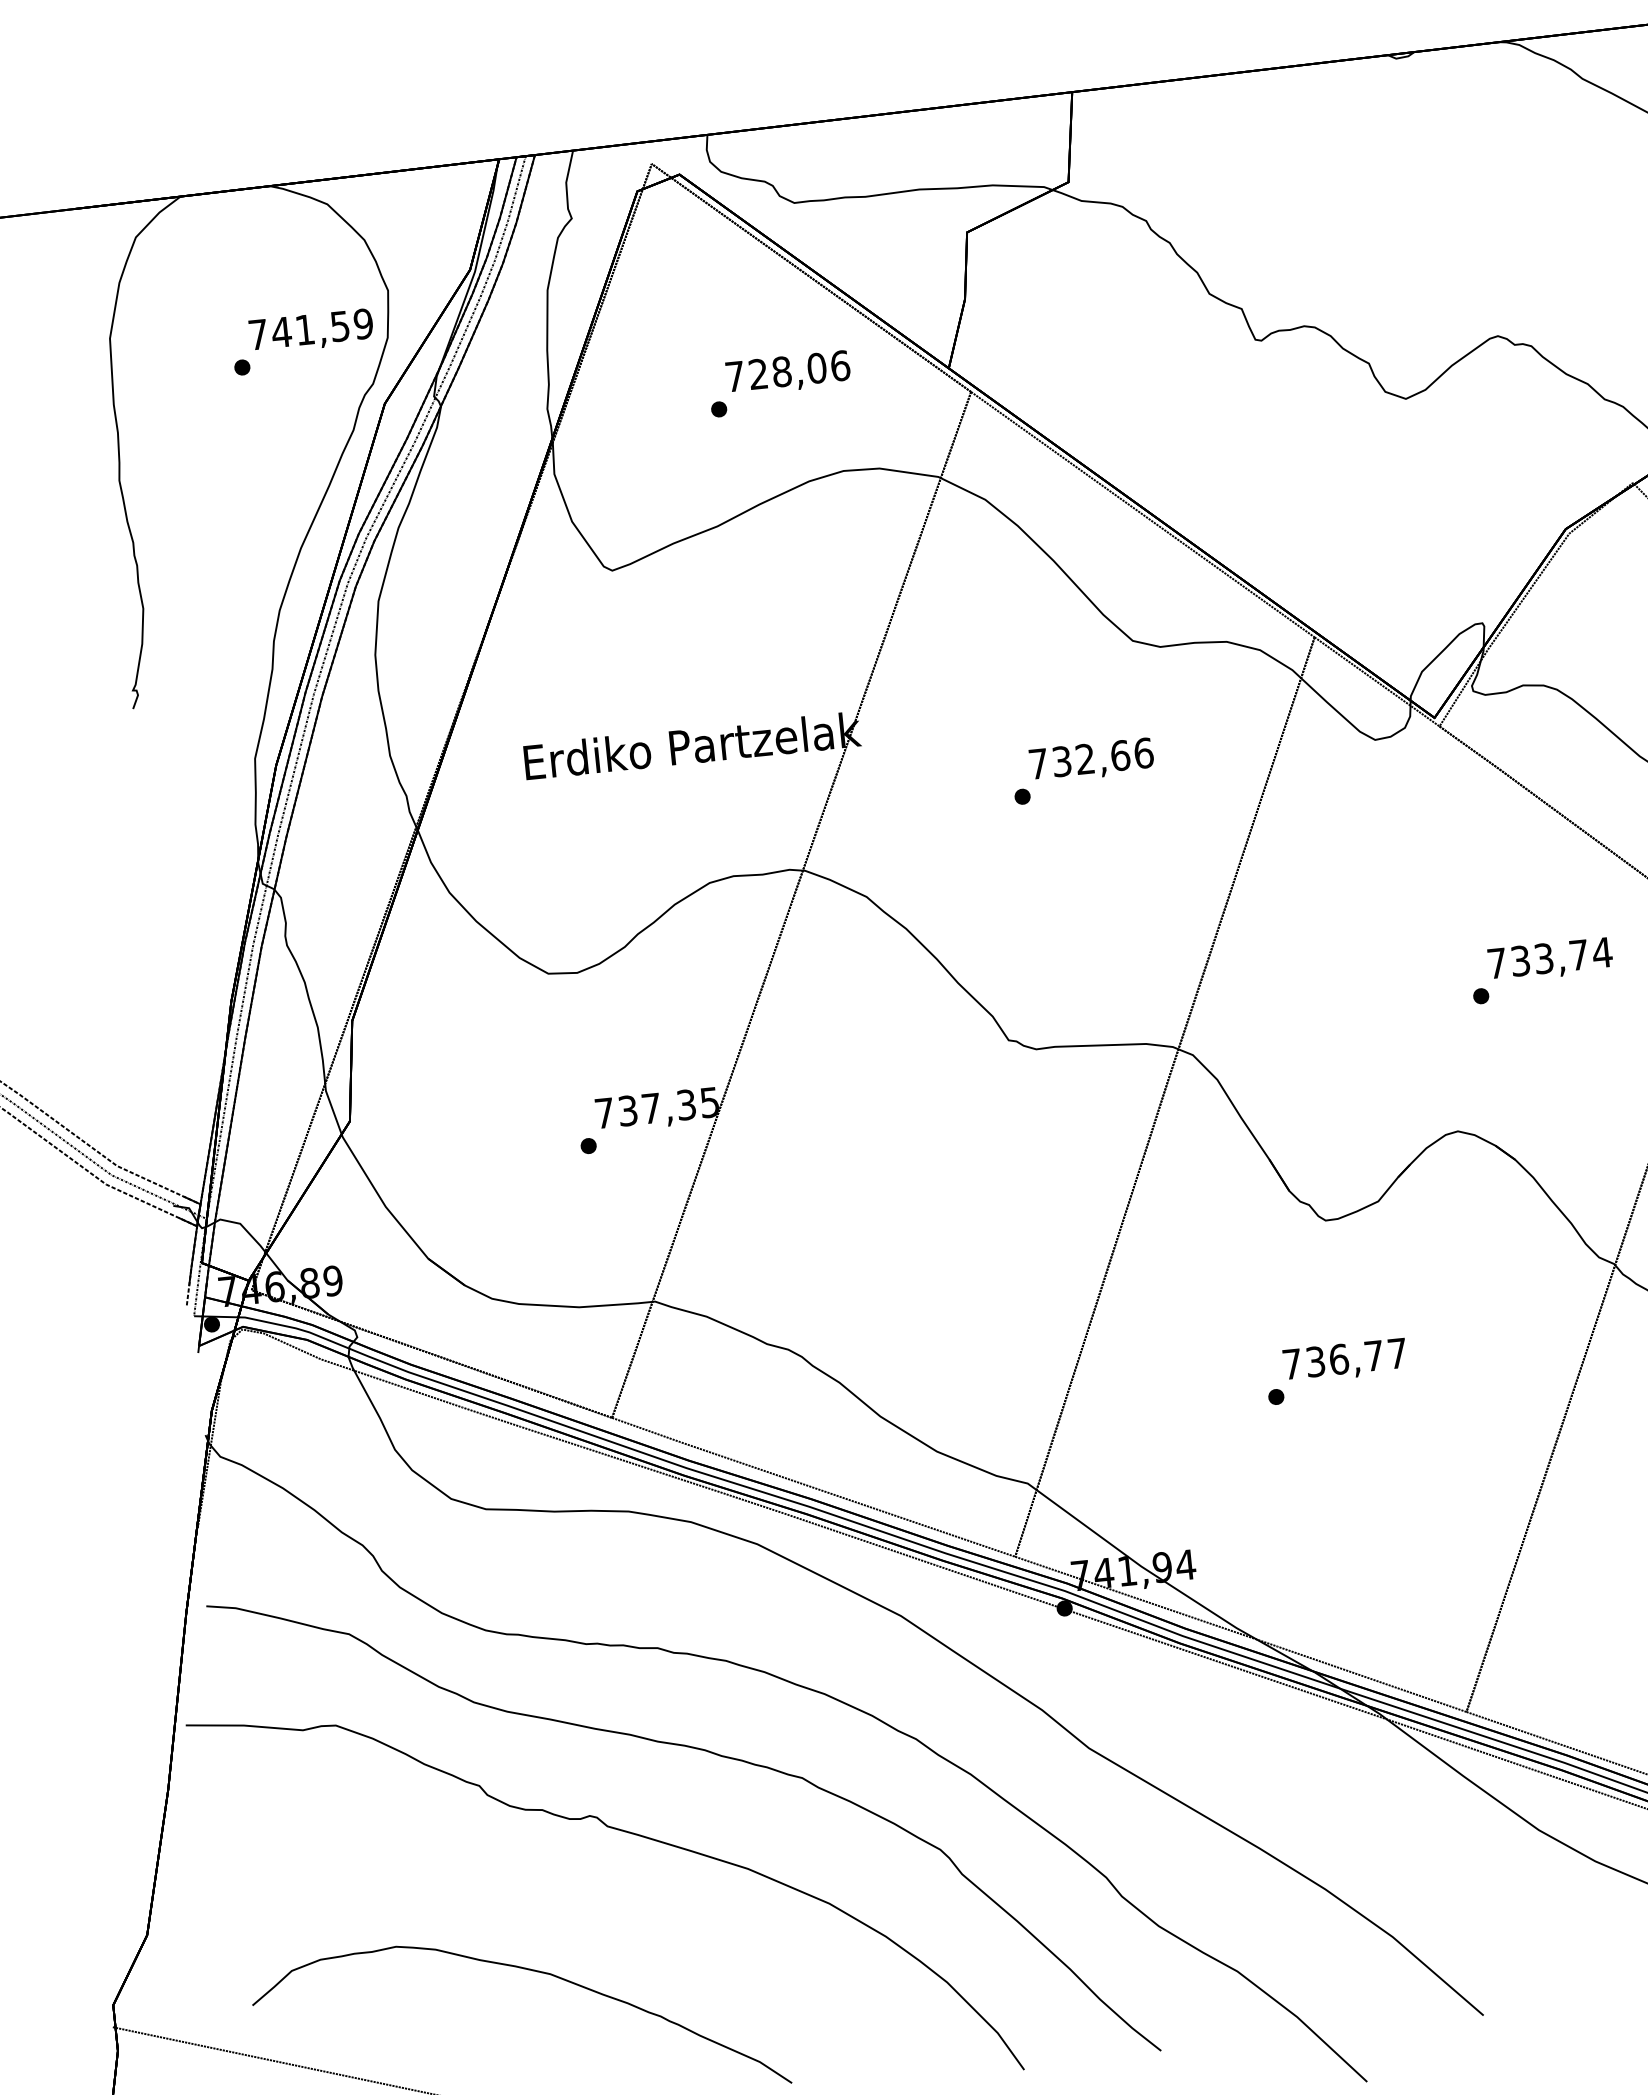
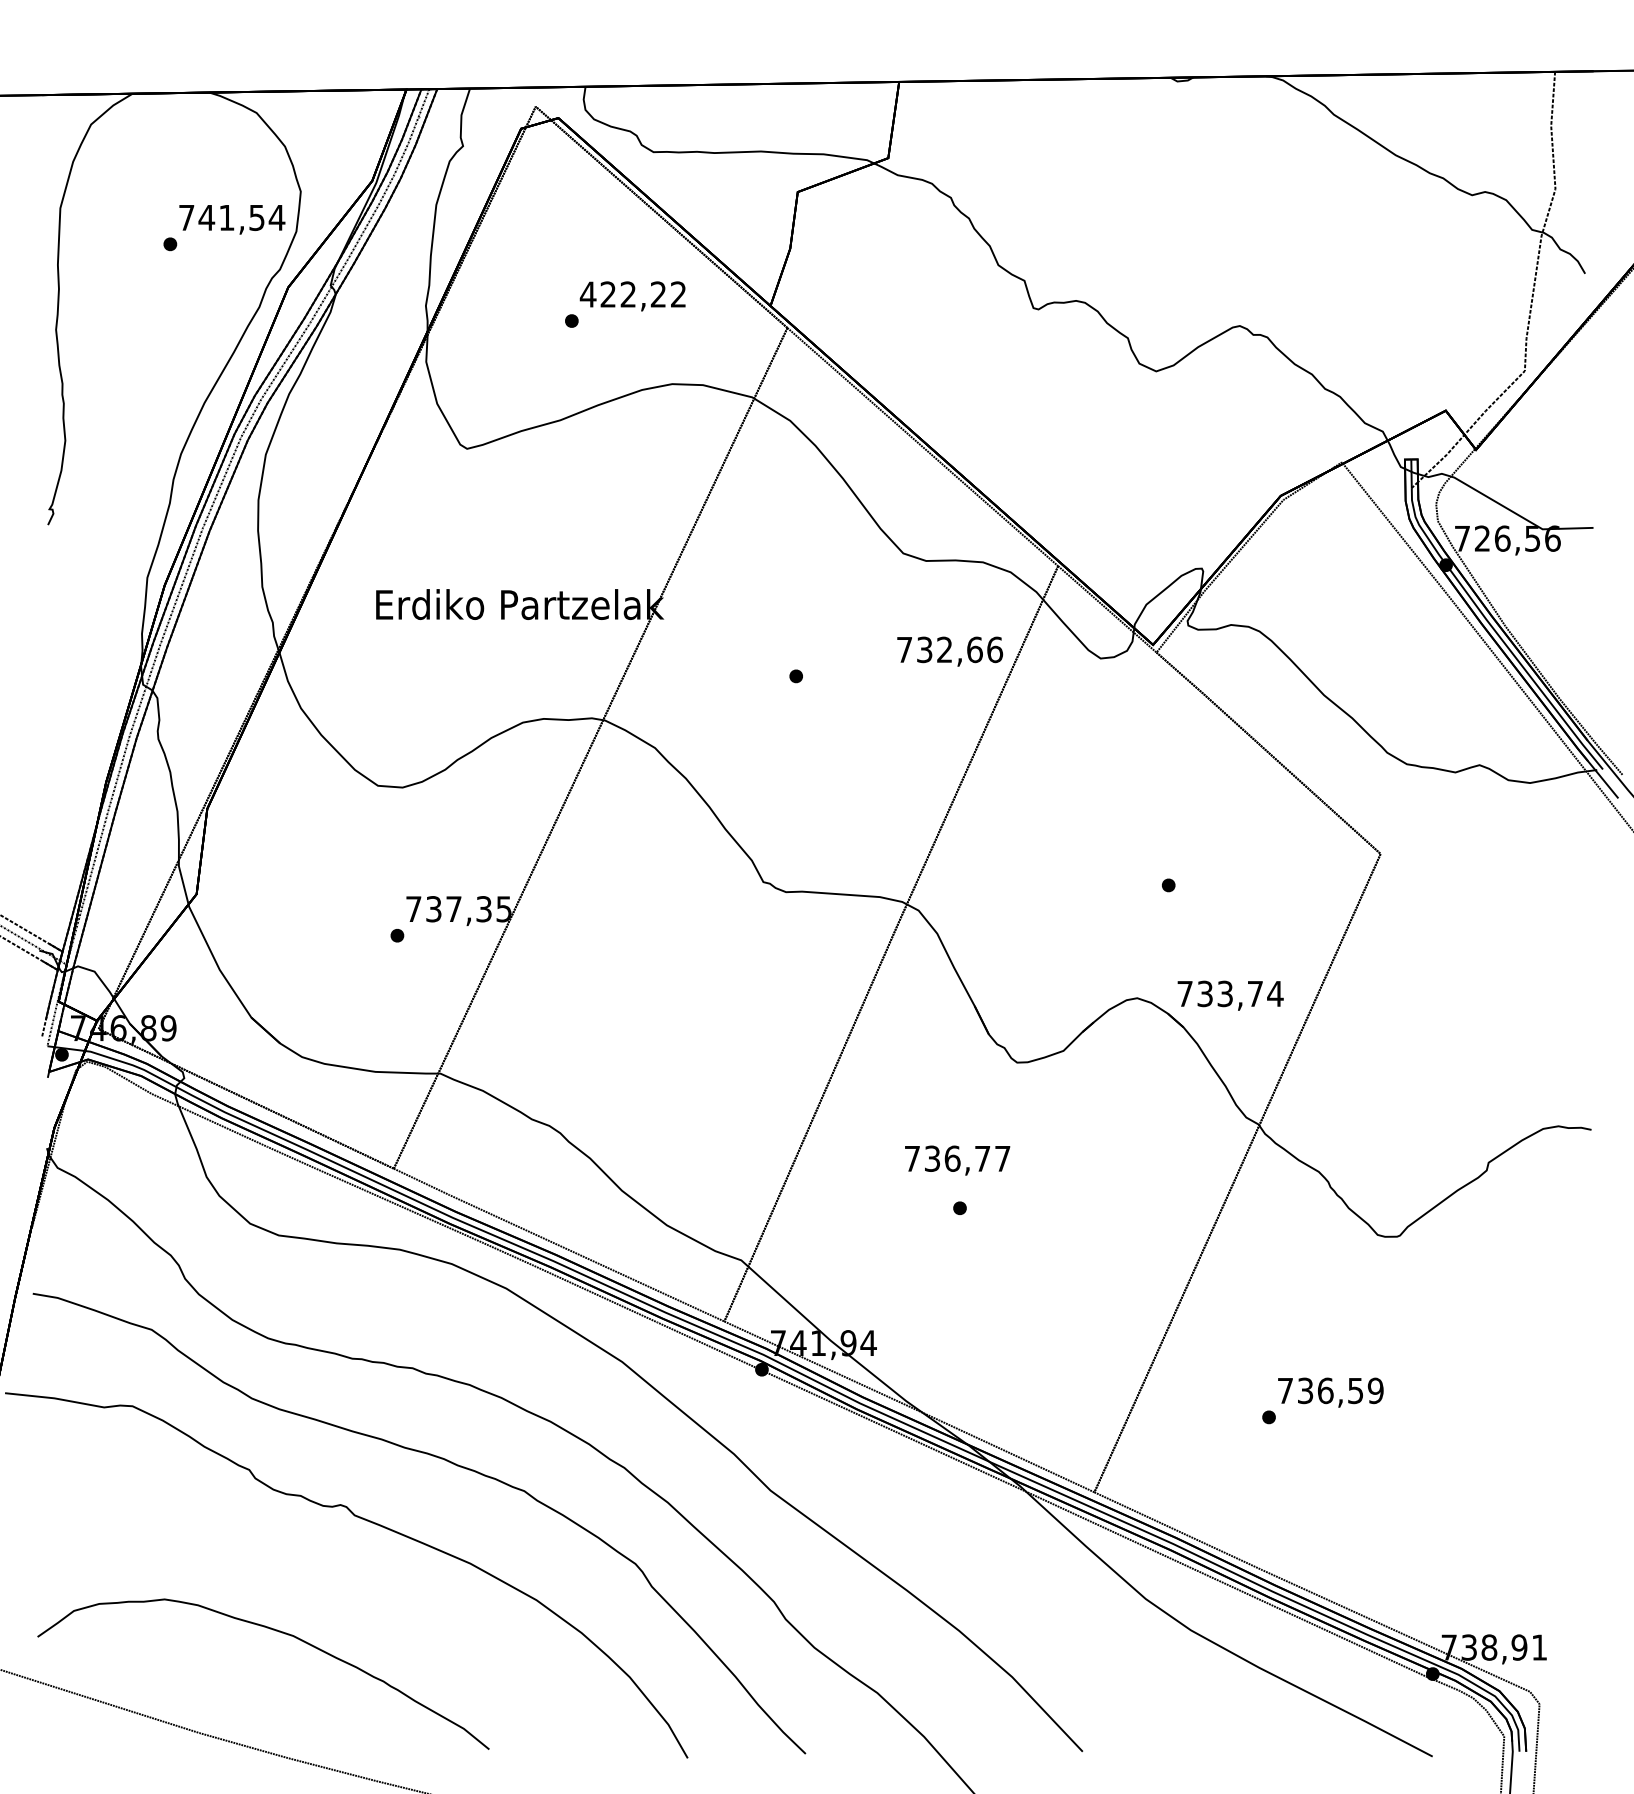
text: (362, 323) -> (276, 217), 741,59 -> 741,54
text: (786, 371) -> (632, 294), 728,06 -> 422,22
text: (1092, 760) -> (950, 651), moved
text: (1550, 959) -> (1230, 995), moved
text: (1345, 1360) -> (957, 1160), moved

